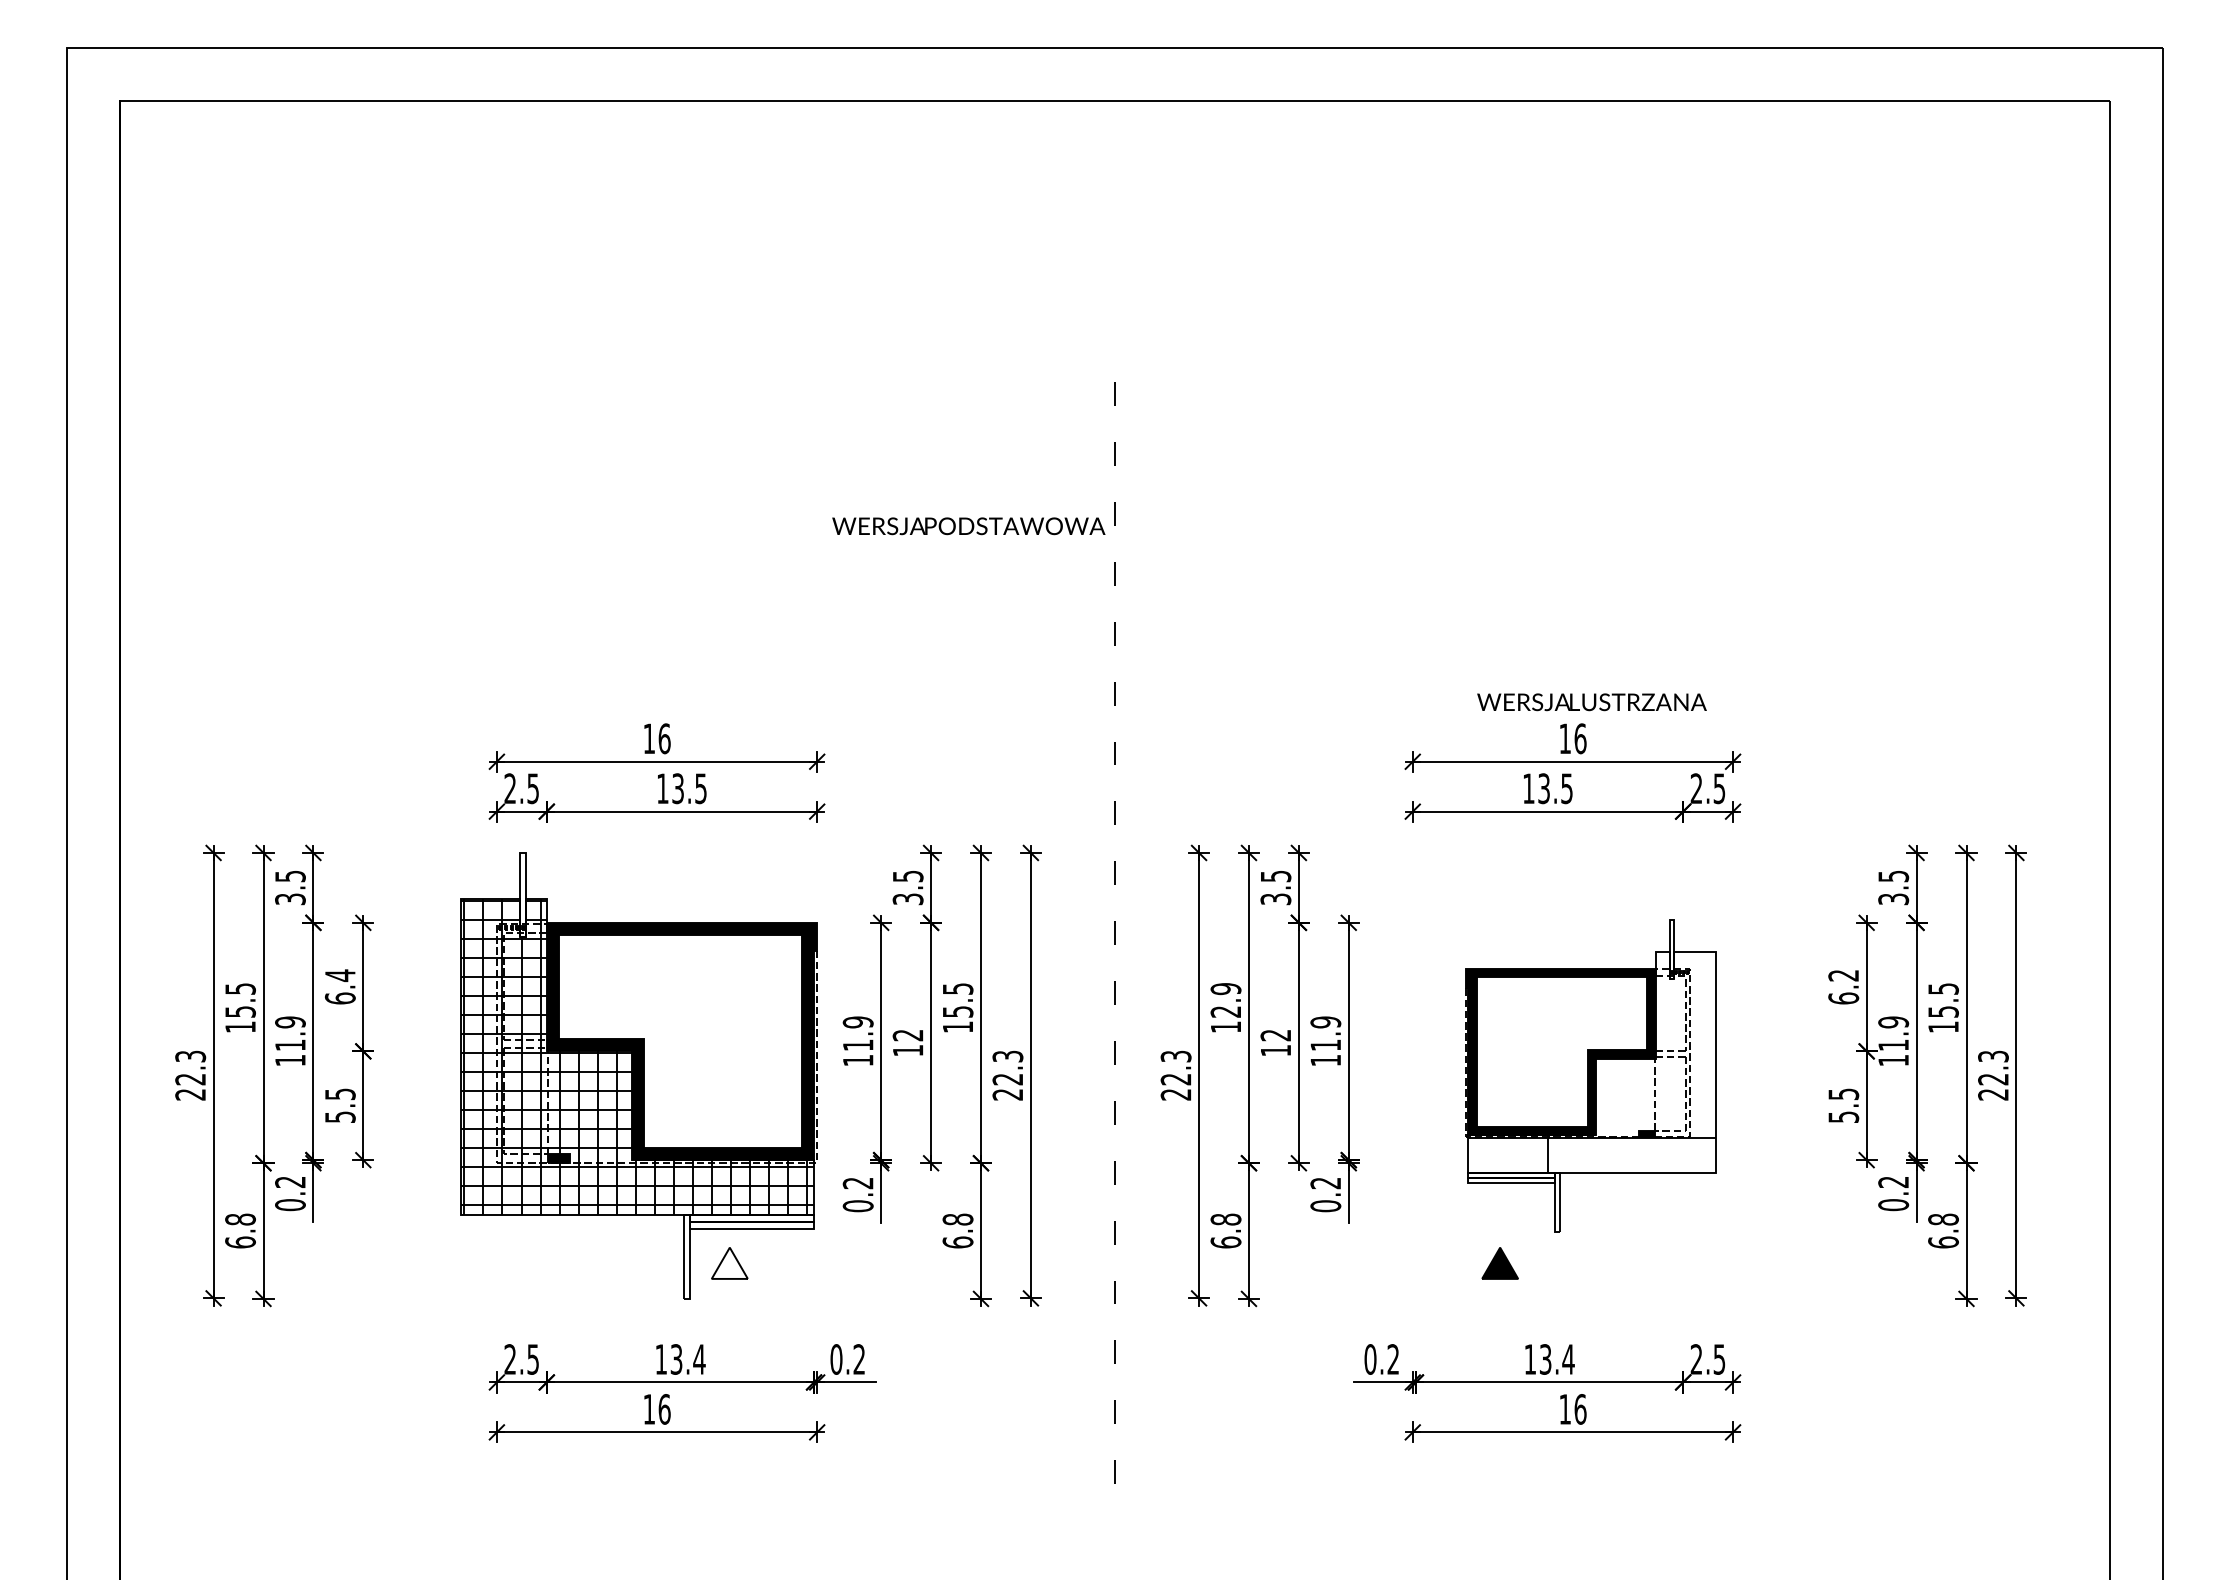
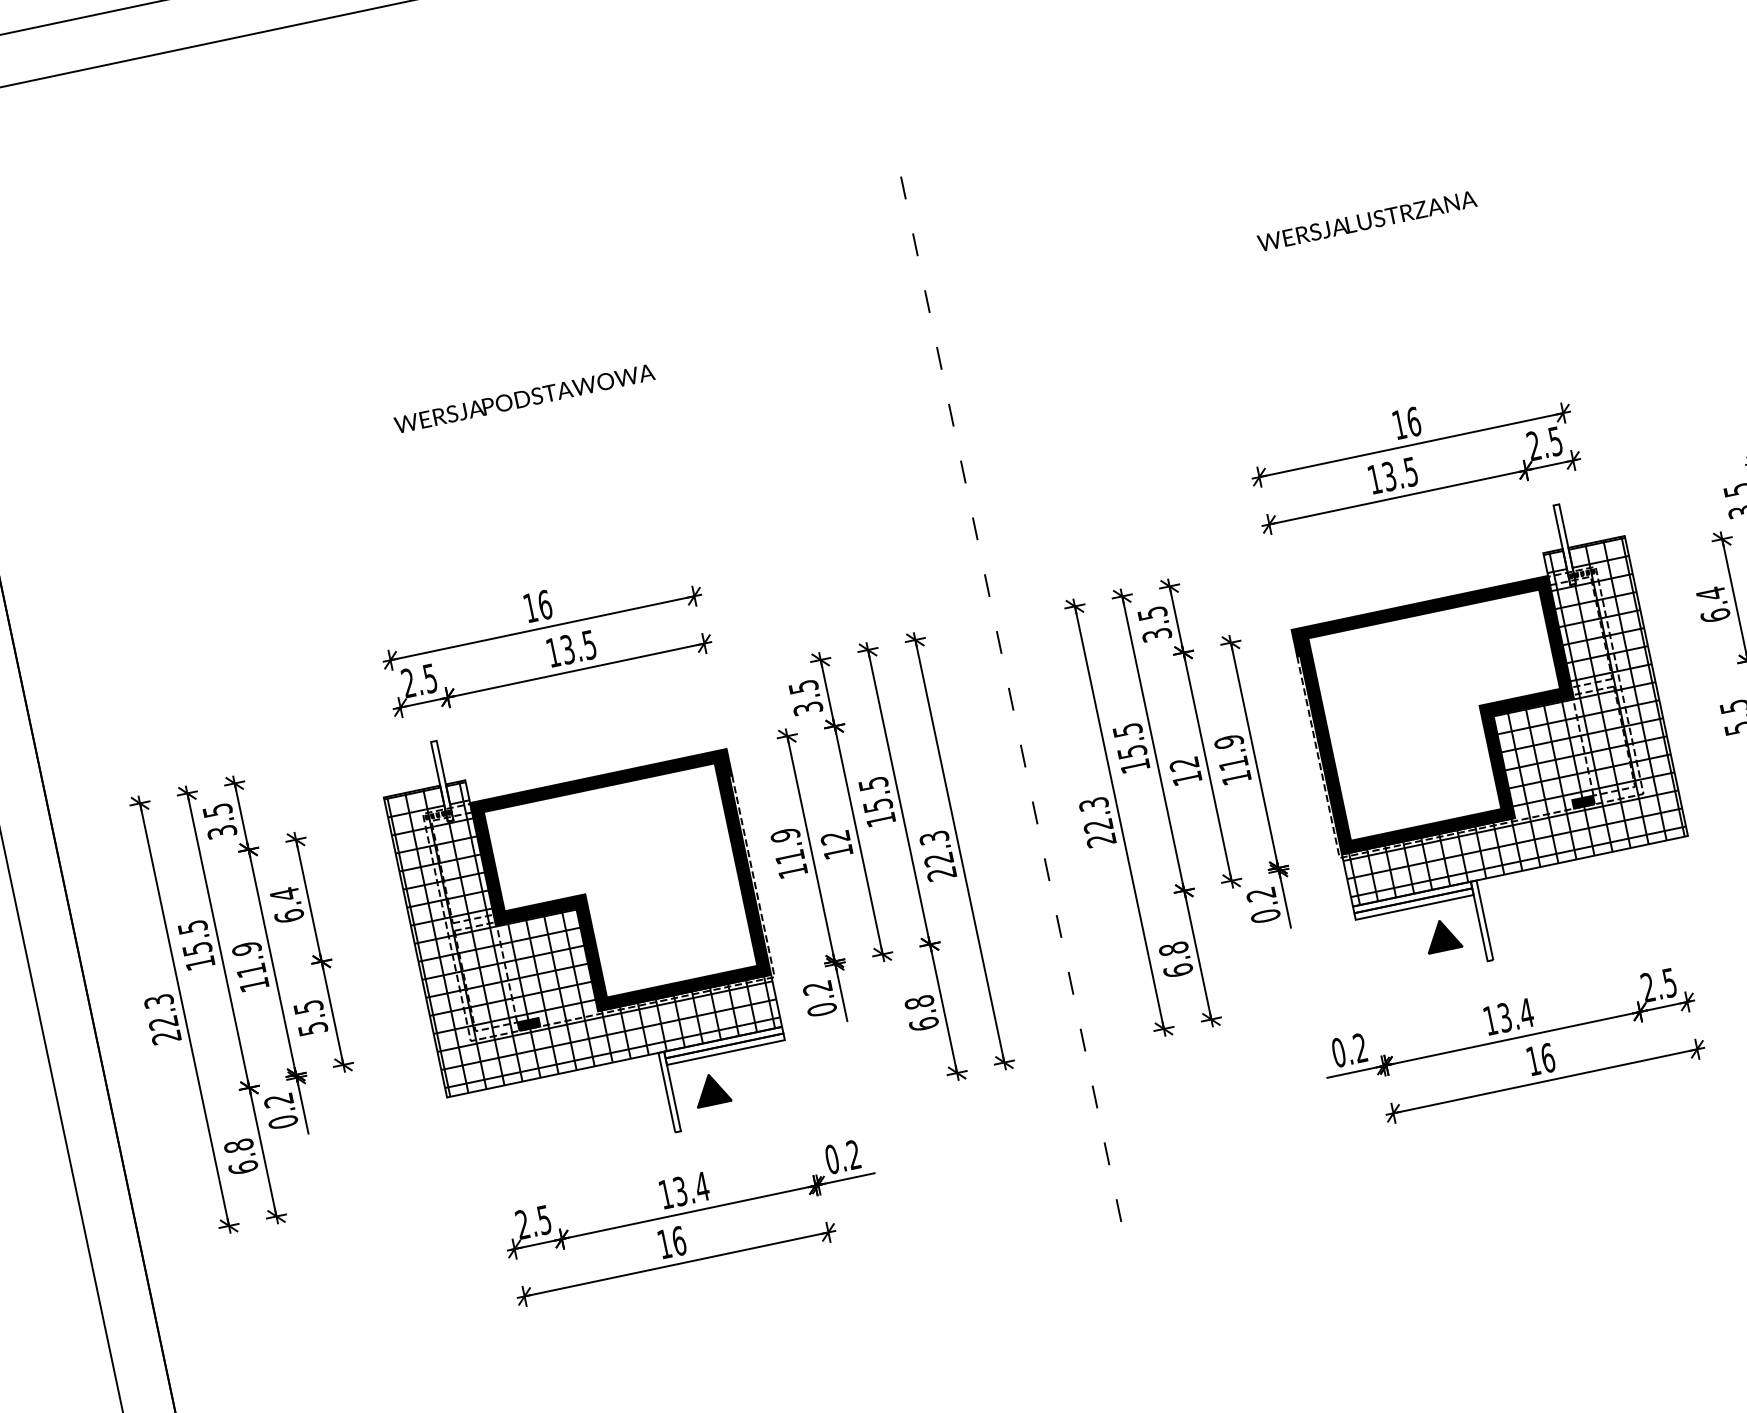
text: (968, 526) -> (524, 398), moved
text: (1591, 702) -> (1366, 221), moved
text: (1843, 975) -> (1710, 593), 6.2 -> 6.4
text: (1225, 1000) -> (1129, 741), 12.9 -> 15.5
part: (1590, 1075) -> (1490, 739), size x1.43
fill: (729, 1262) -> (711, 1088), added

